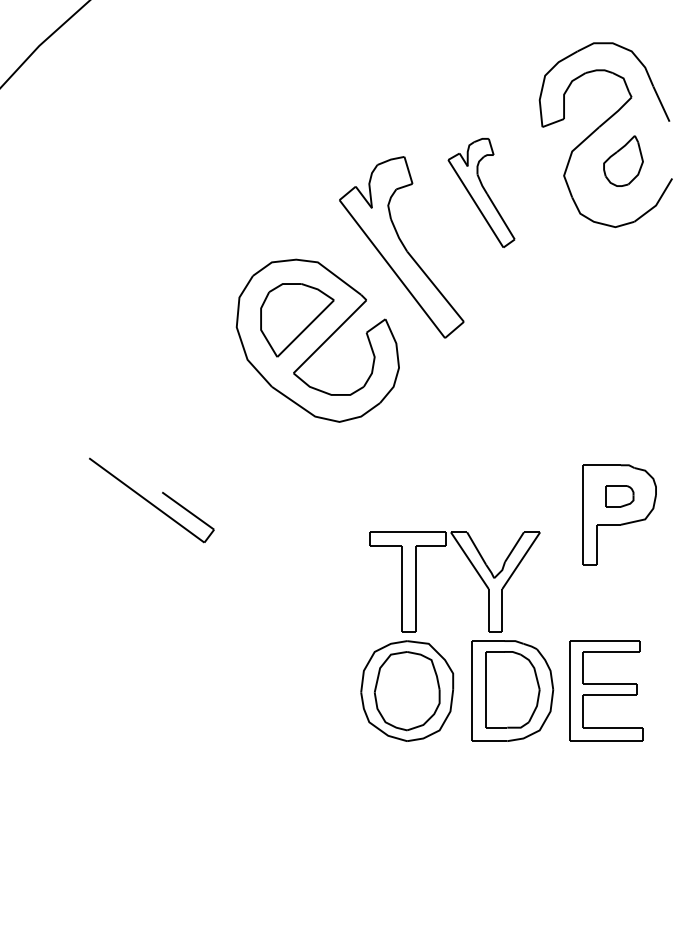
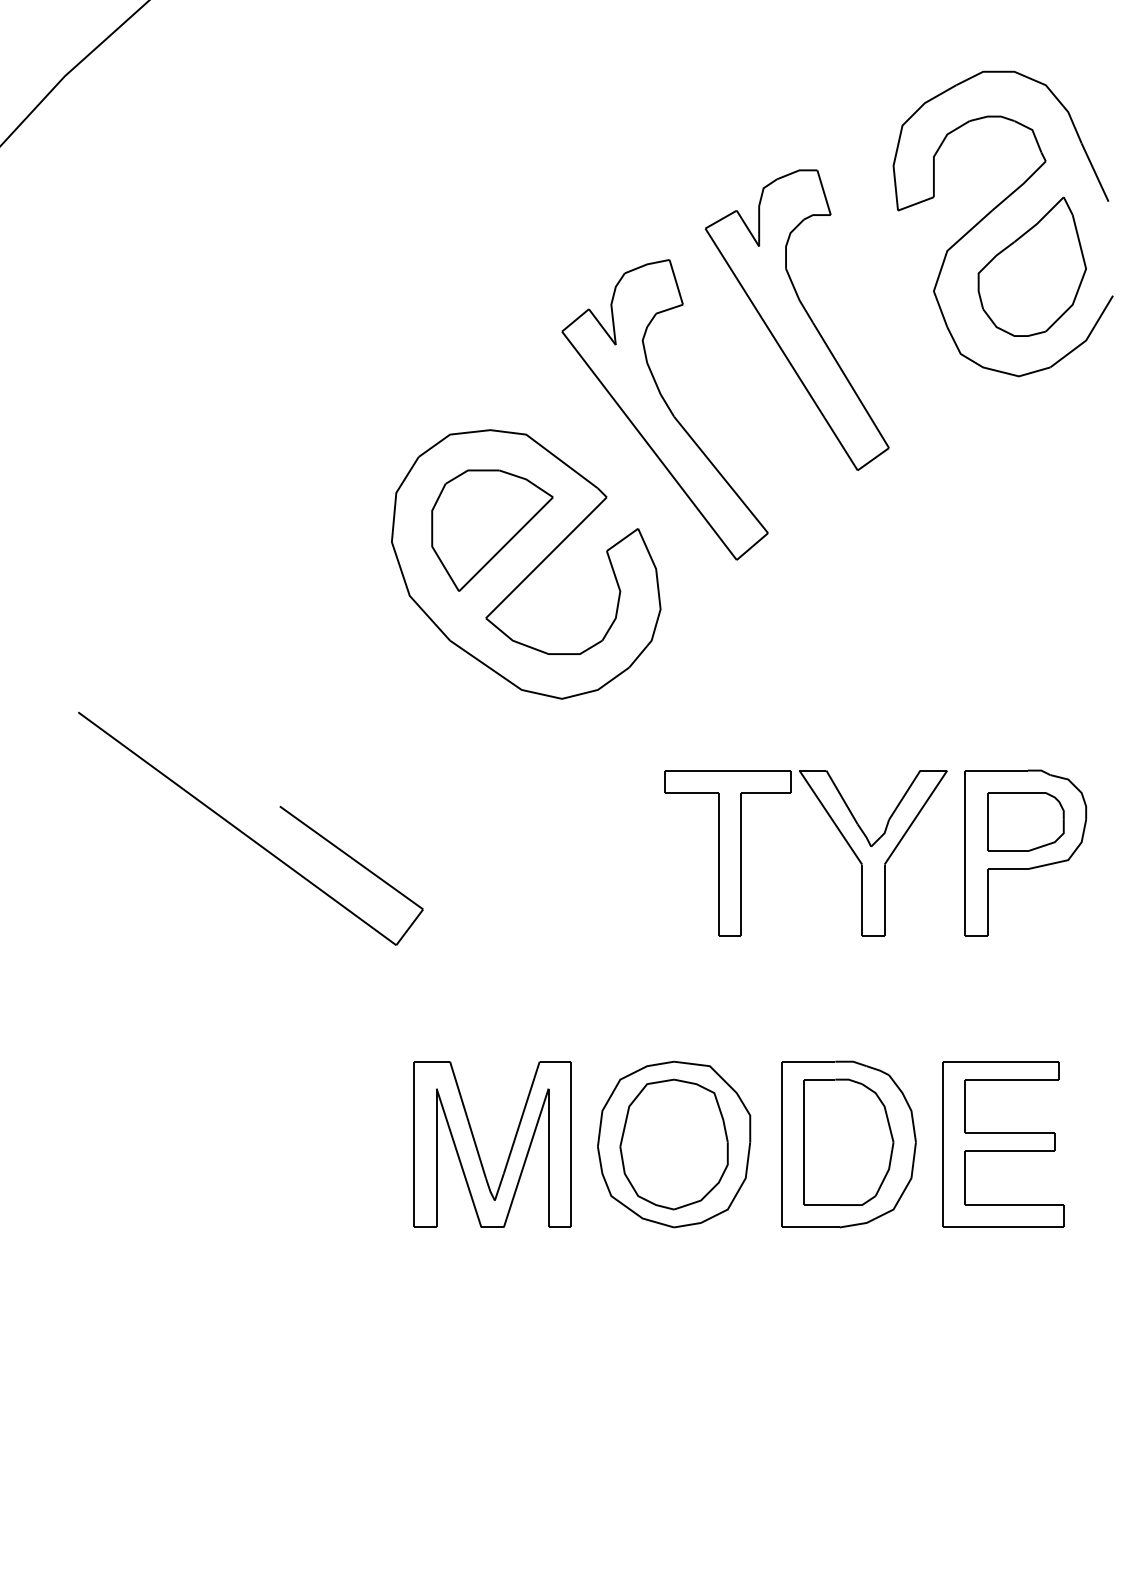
part: (623, 160) -> (1032, 265), size x1.67
part: (481, 192) -> (797, 318), size x1.67
part: (619, 496) -> (1025, 822), size x1.67
part: (151, 500) -> (250, 828), size x1.67
part: (473, 568) -> (836, 830), moved
part: (289, 694) -> (479, 1150), added

